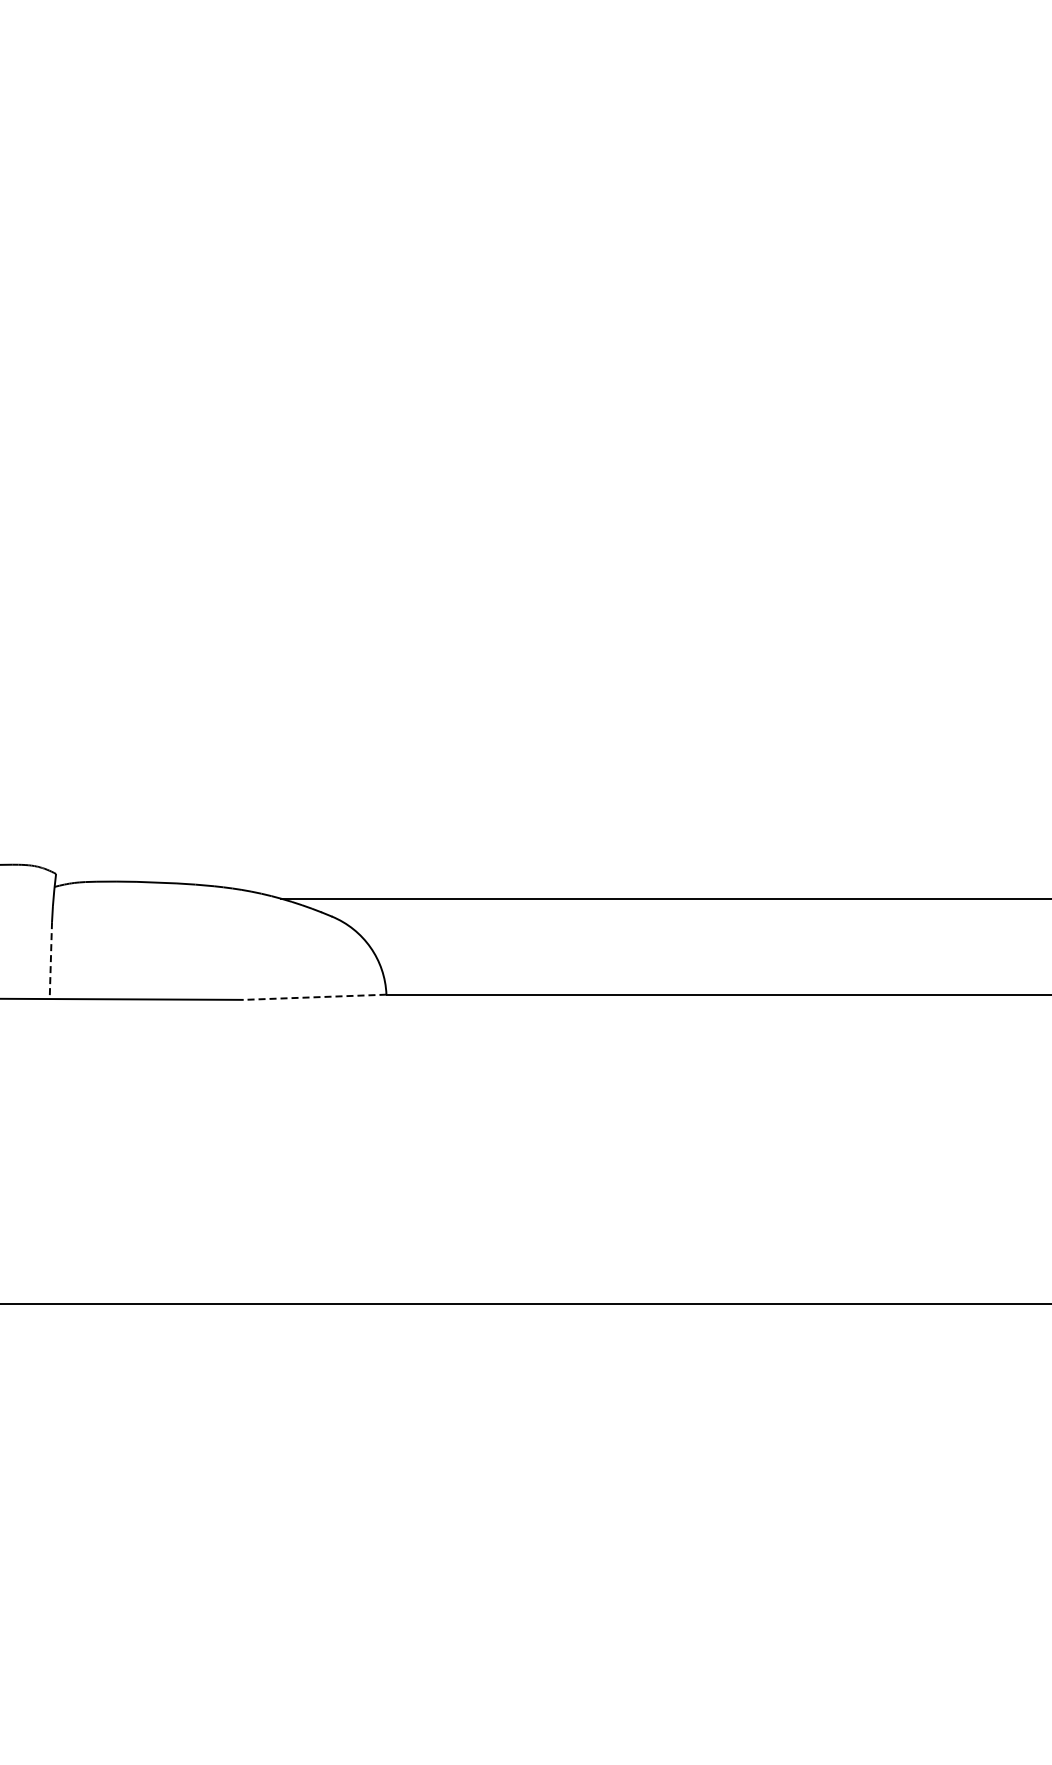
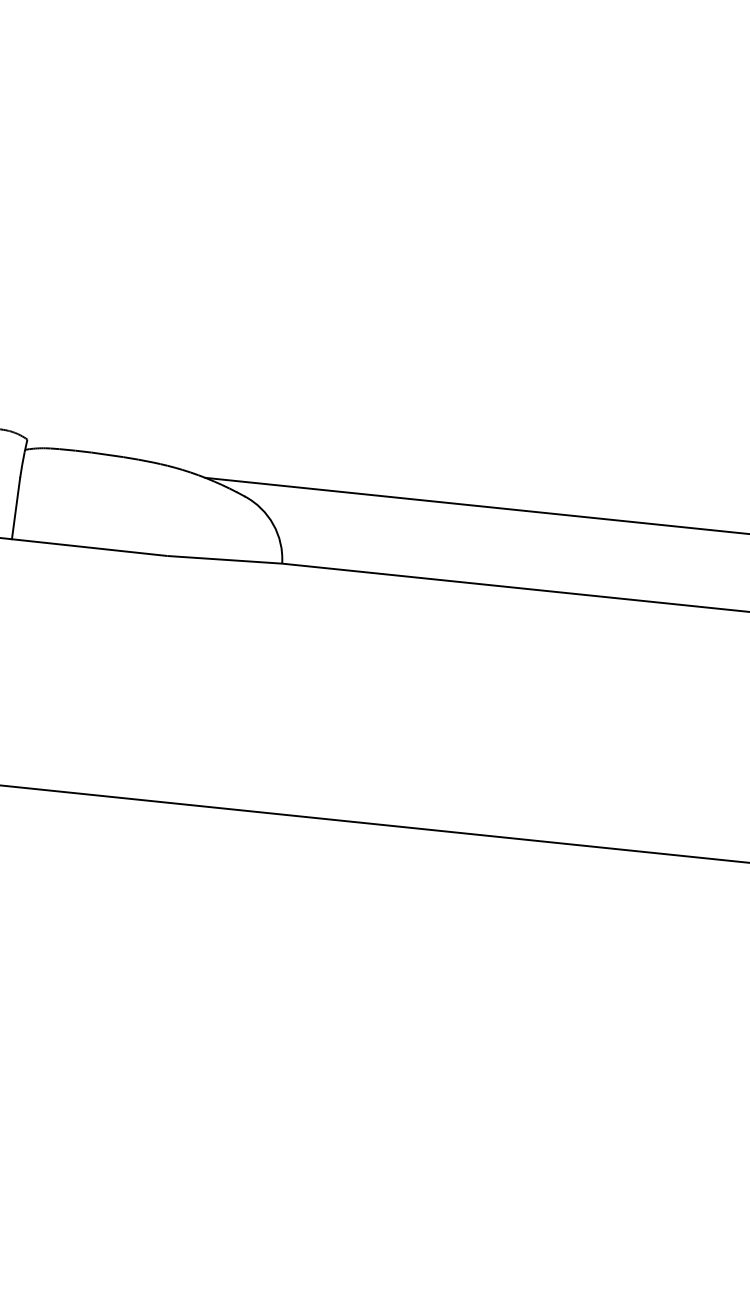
line: (50, 961) -> (15, 509), dashed -> solid
line: (314, 997) -> (224, 559), dashed -> solid

